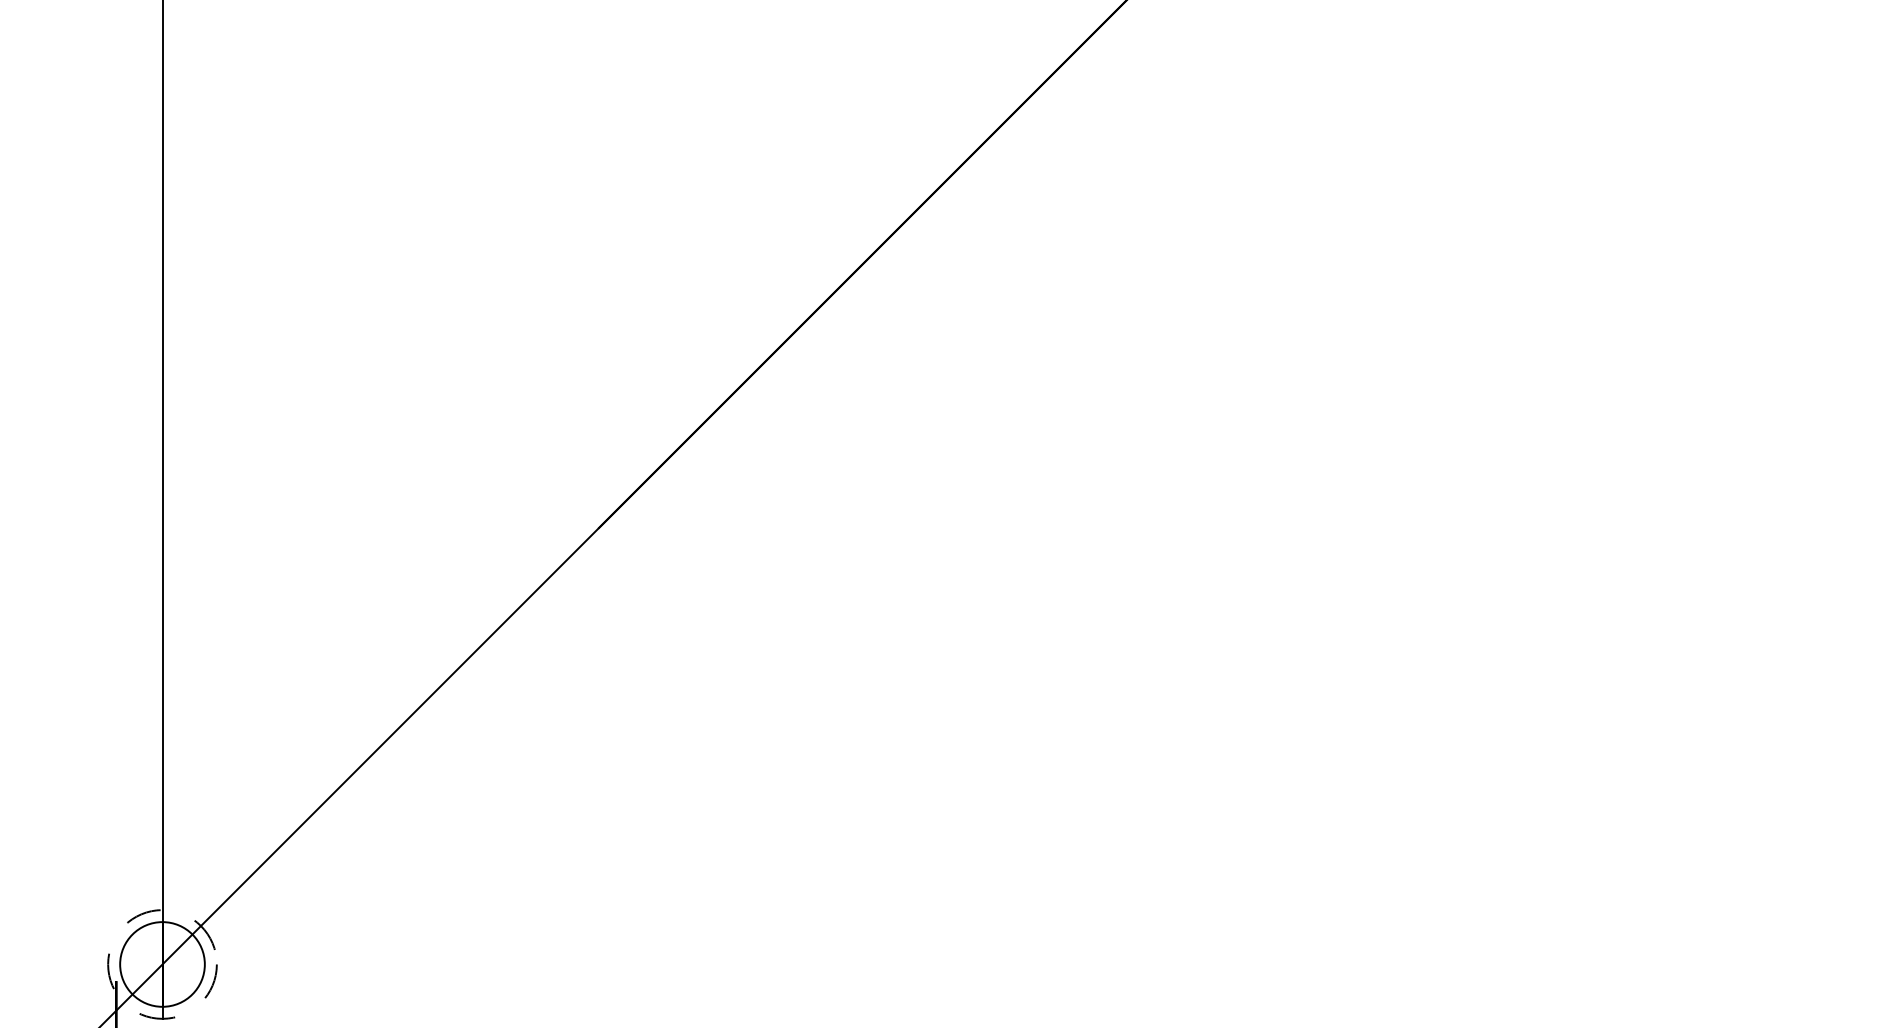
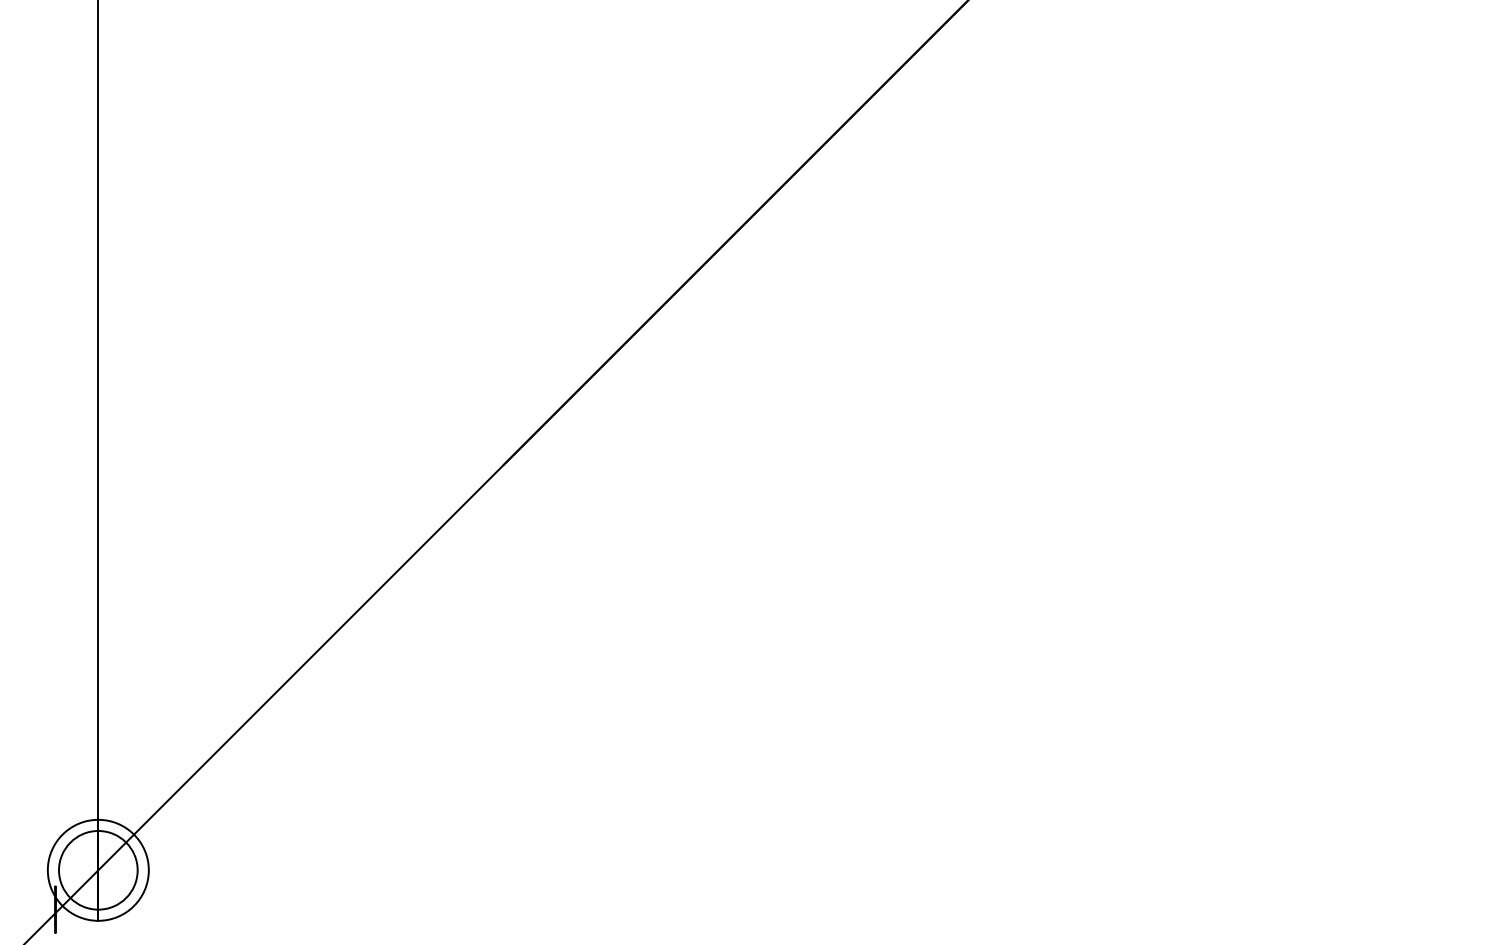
circle: (162, 964) -> (98, 870), dashed -> solid

